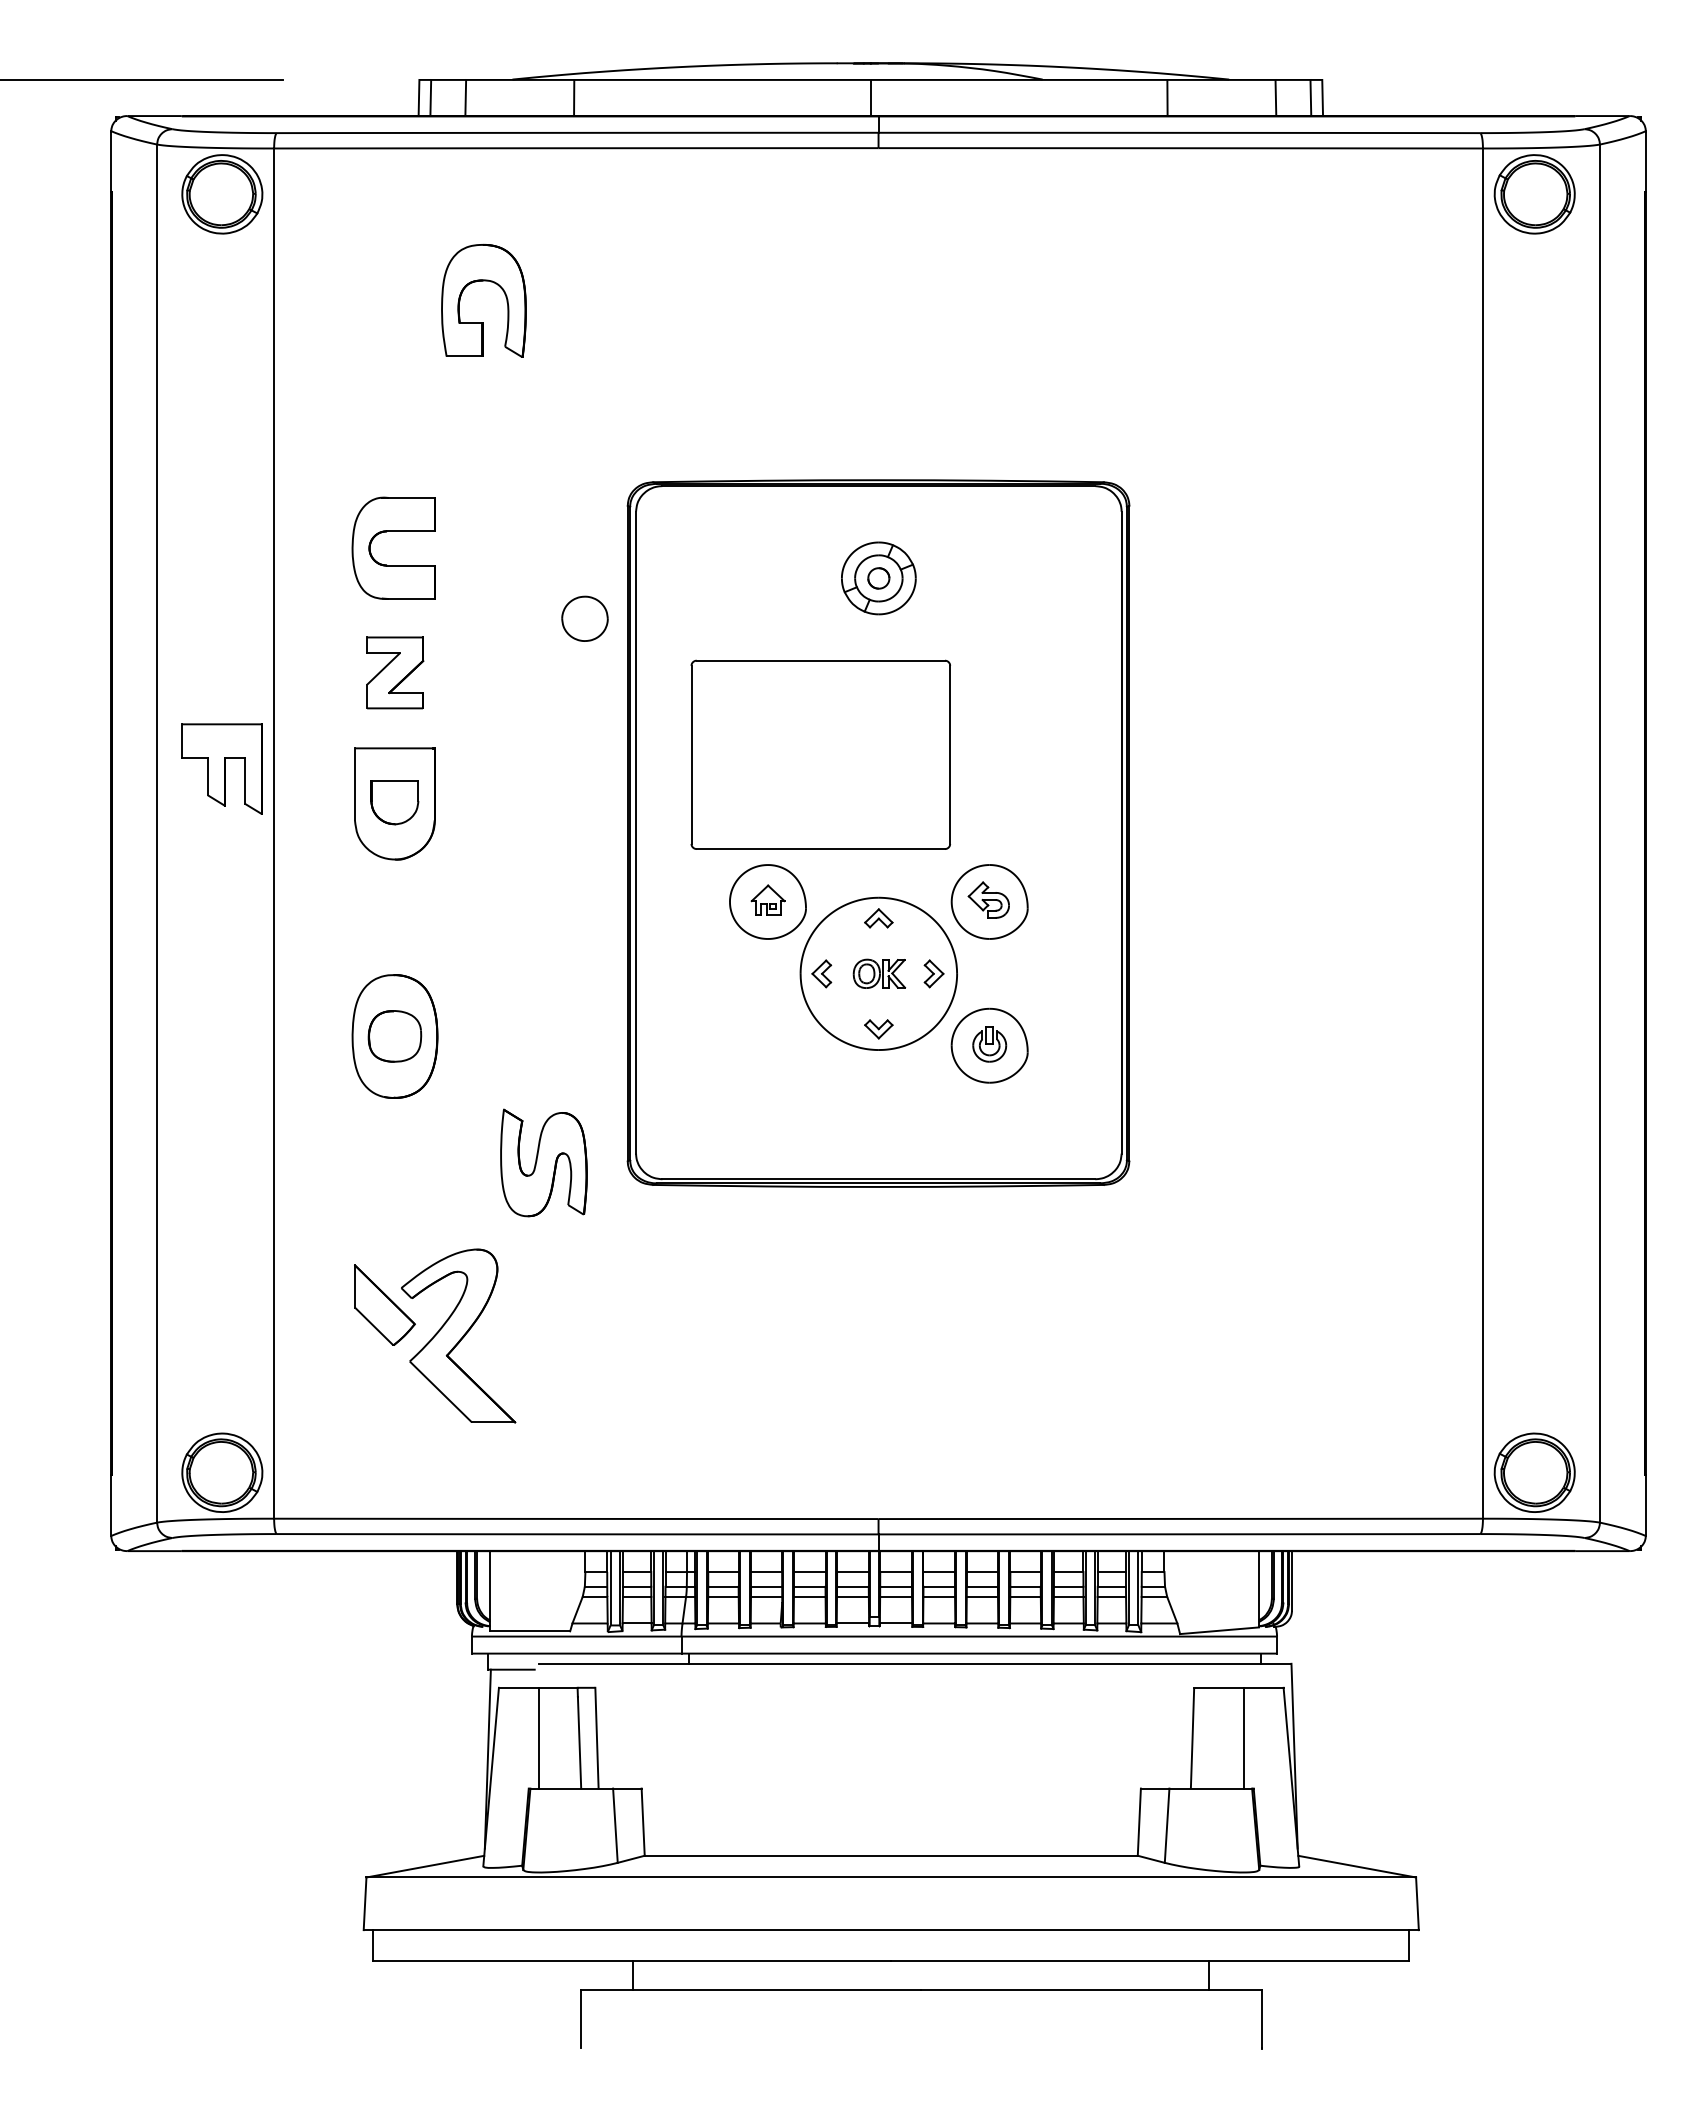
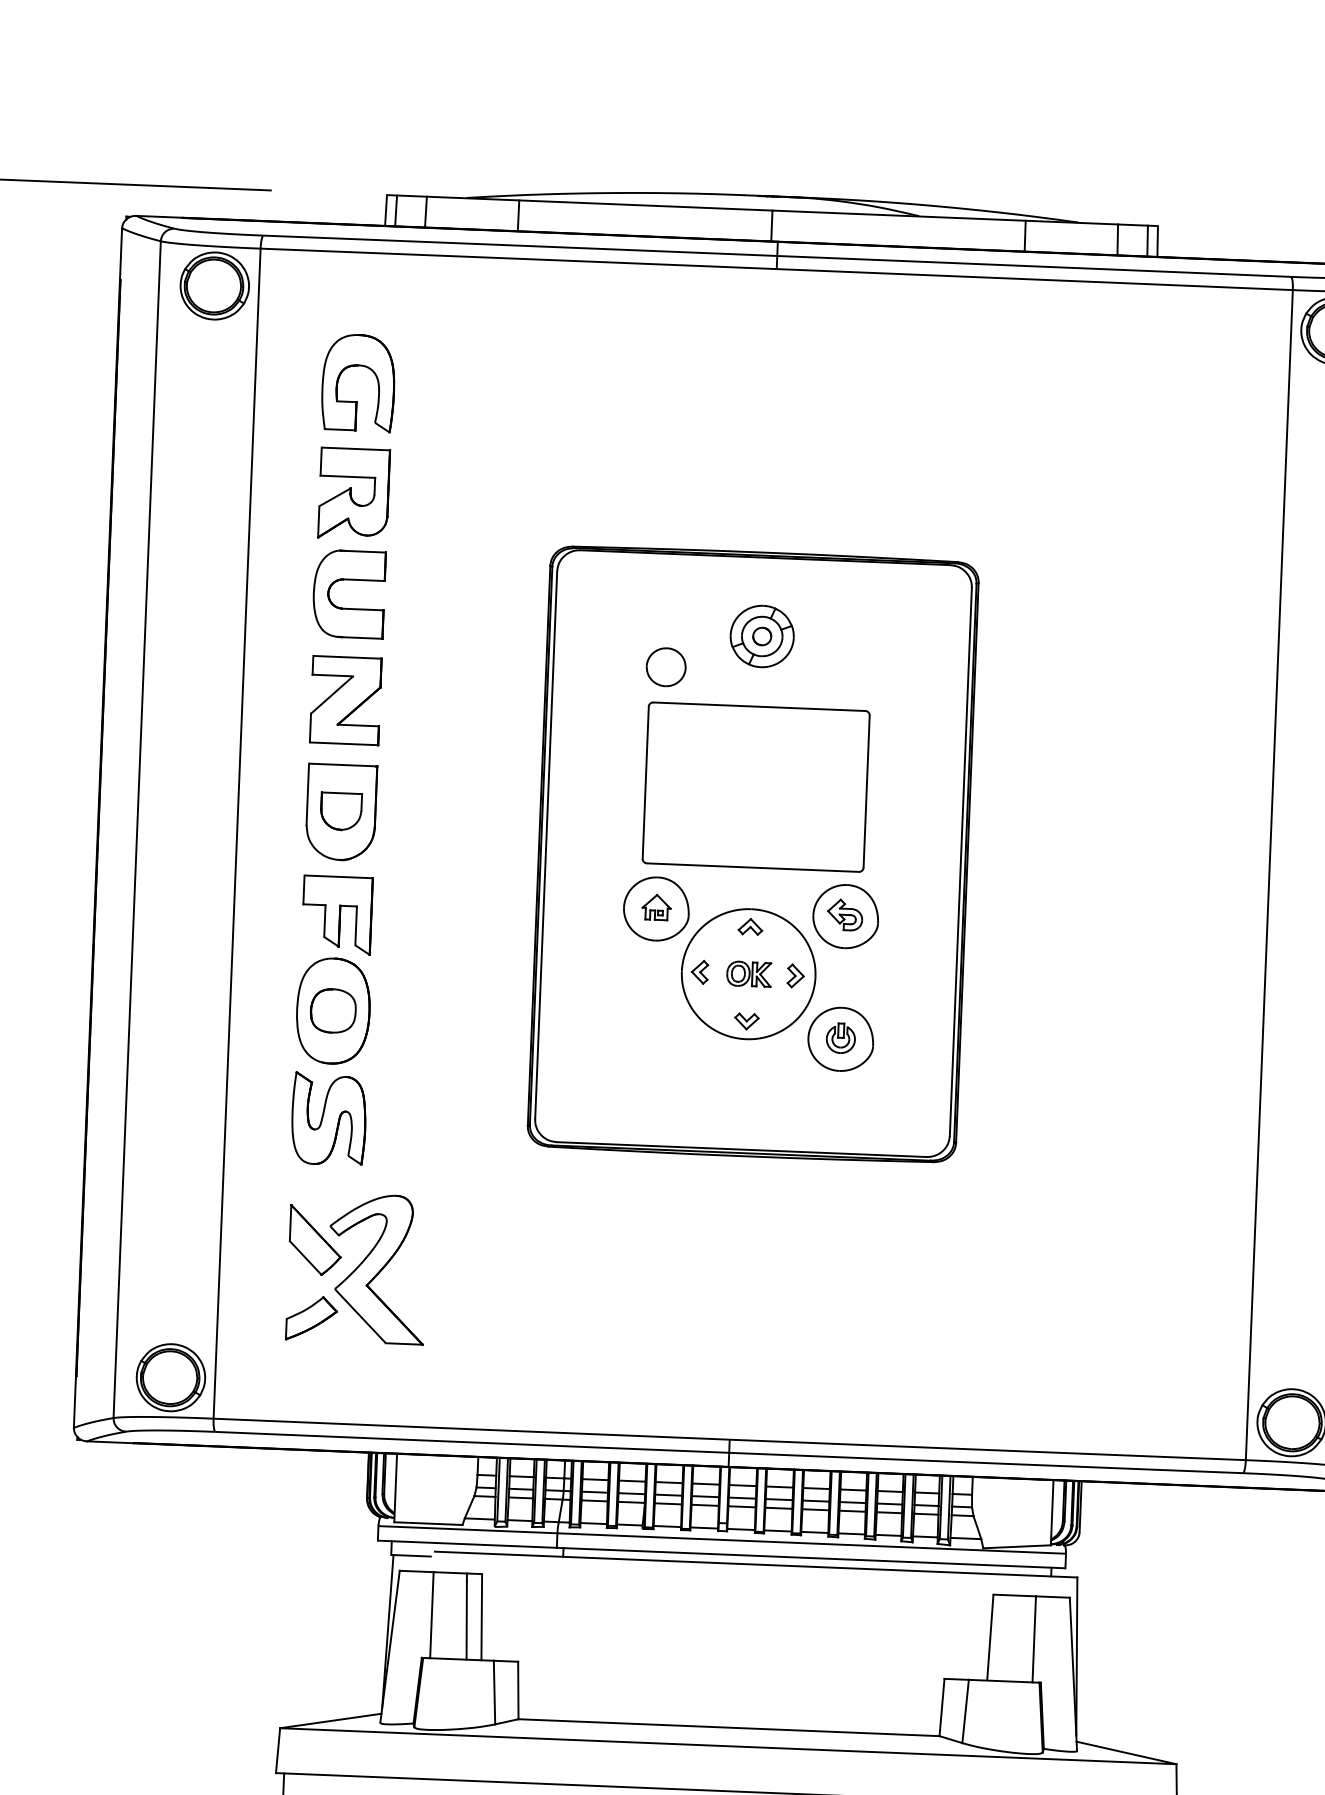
part: (483, 281) -> (358, 366), moved
part: (394, 430) -> (353, 493), added
part: (584, 618) -> (665, 666), moved
part: (395, 672) -> (346, 700), size x1.43
part: (820, 754) -> (755, 786), moved
part: (221, 768) -> (336, 914), moved
part: (543, 1162) -> (328, 1118), moved
part: (384, 1396) -> (312, 1318), added

